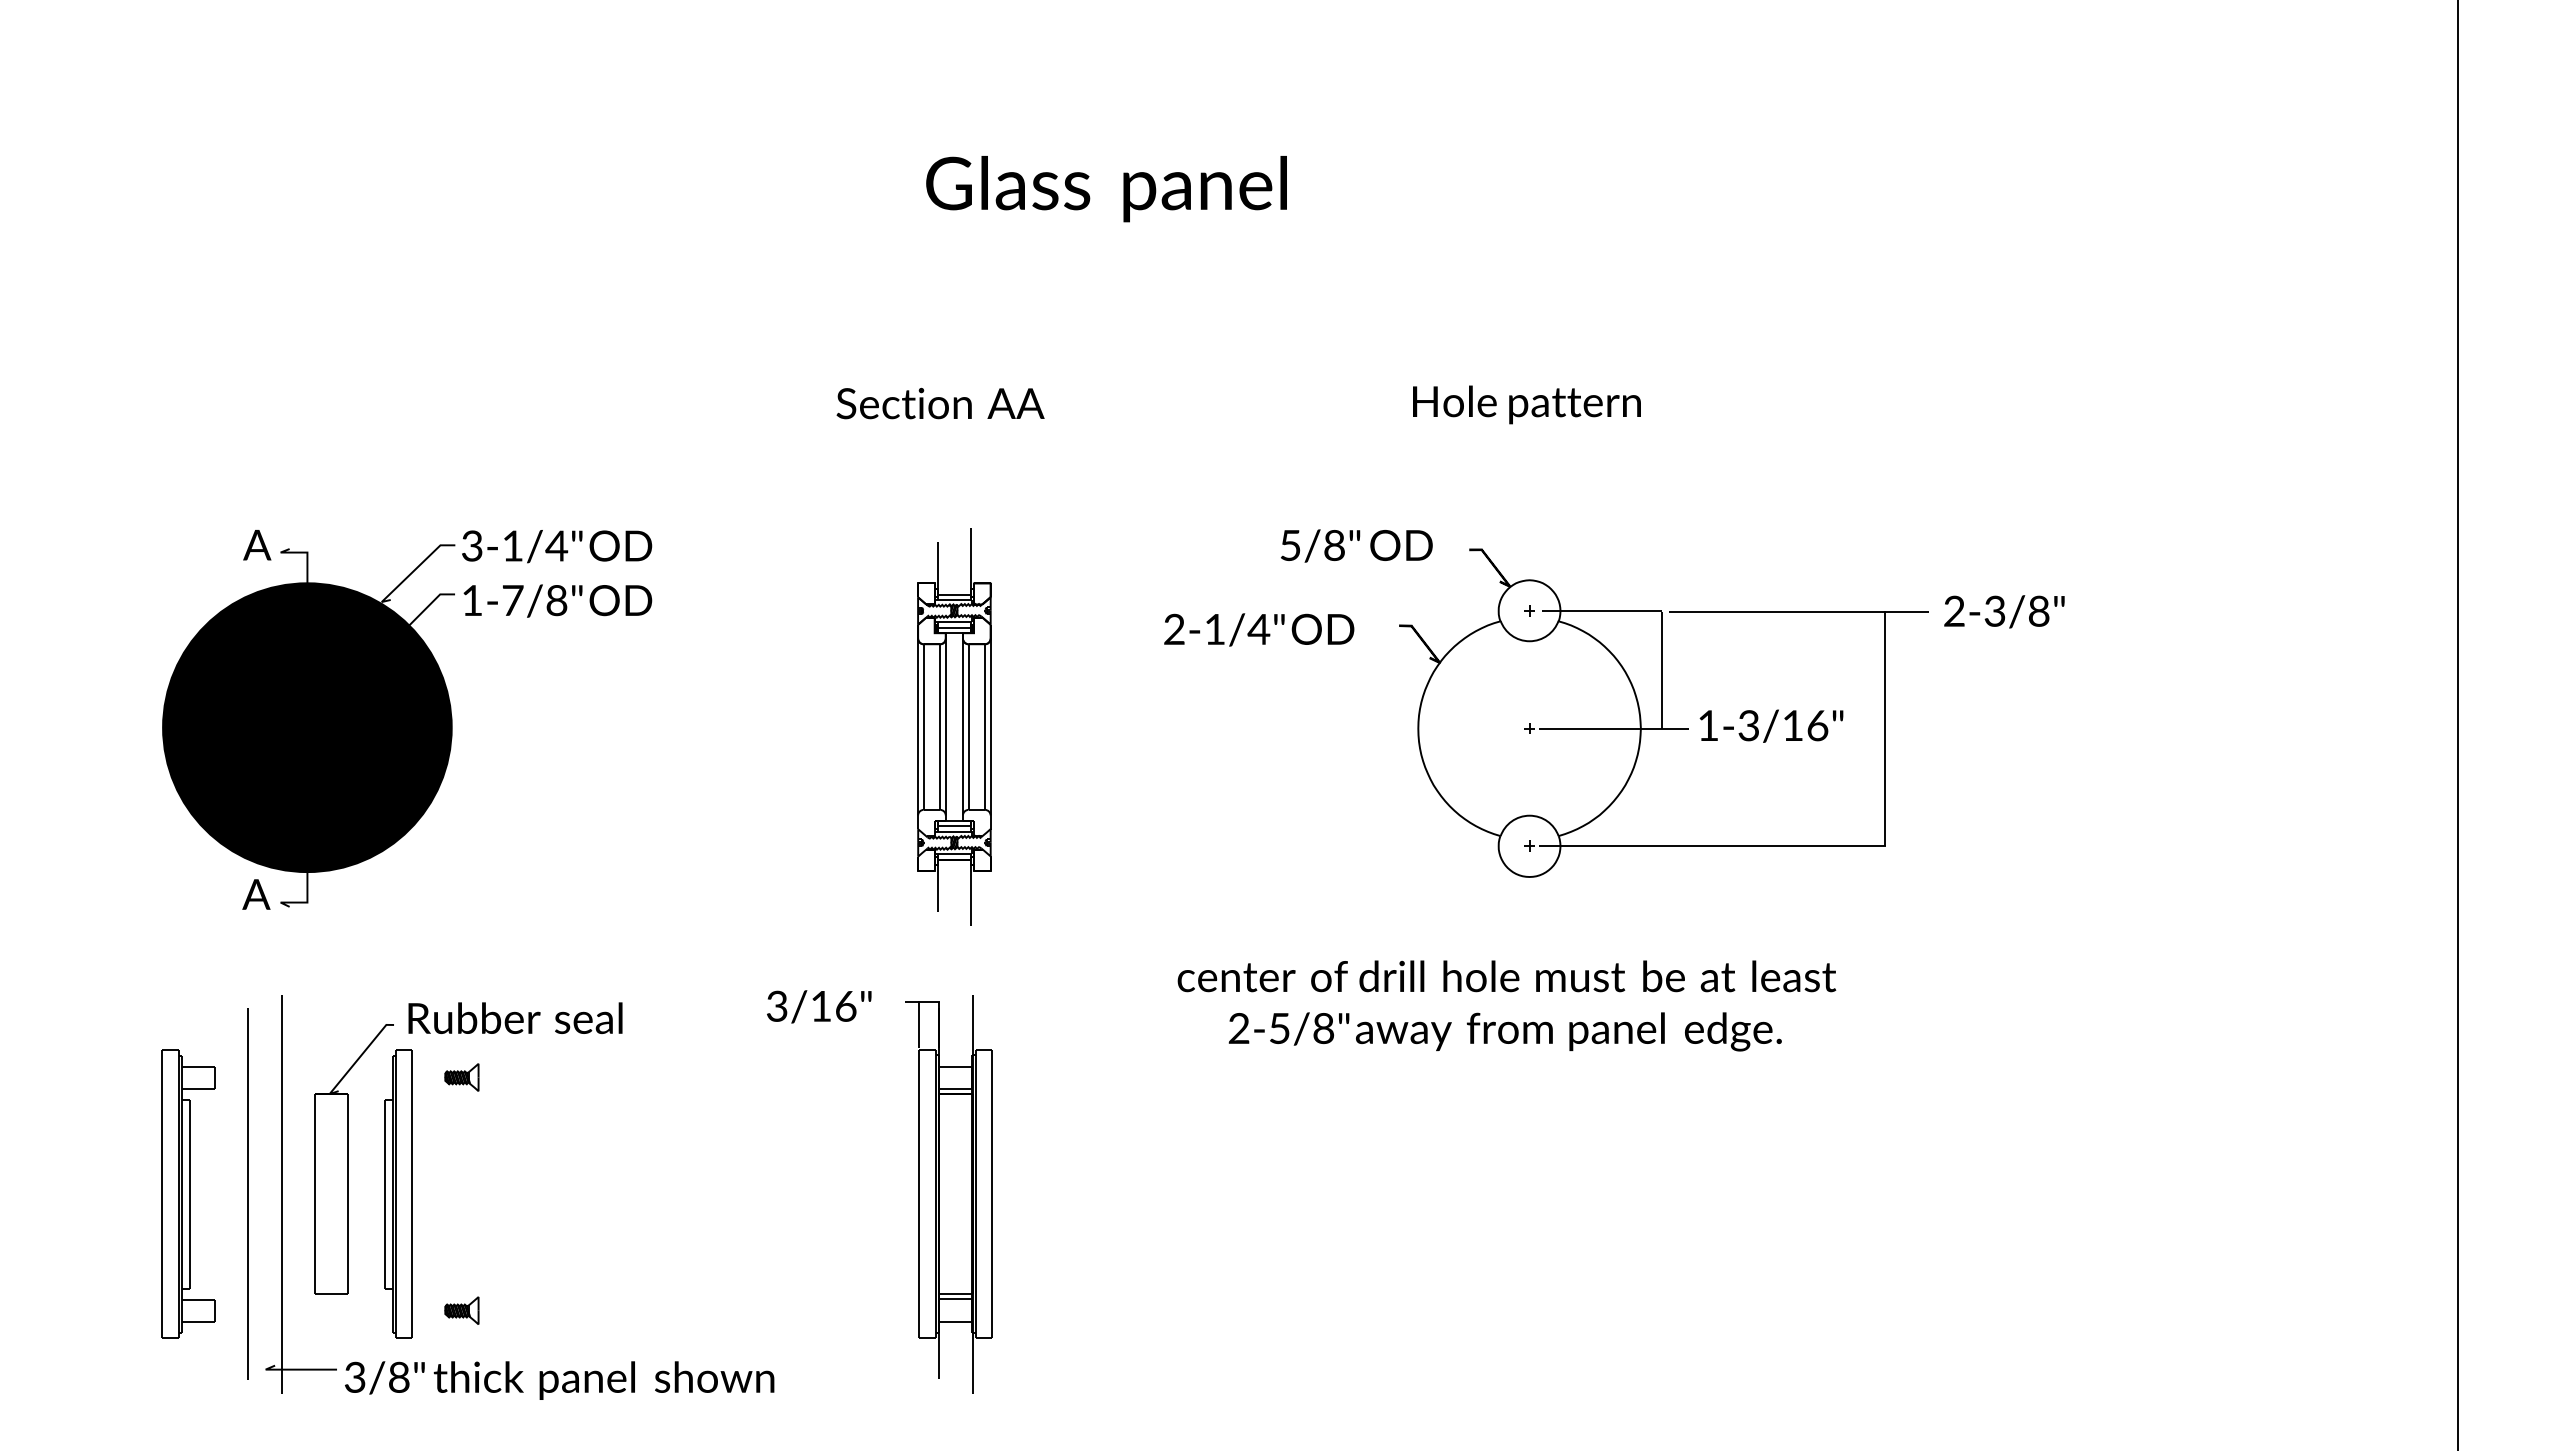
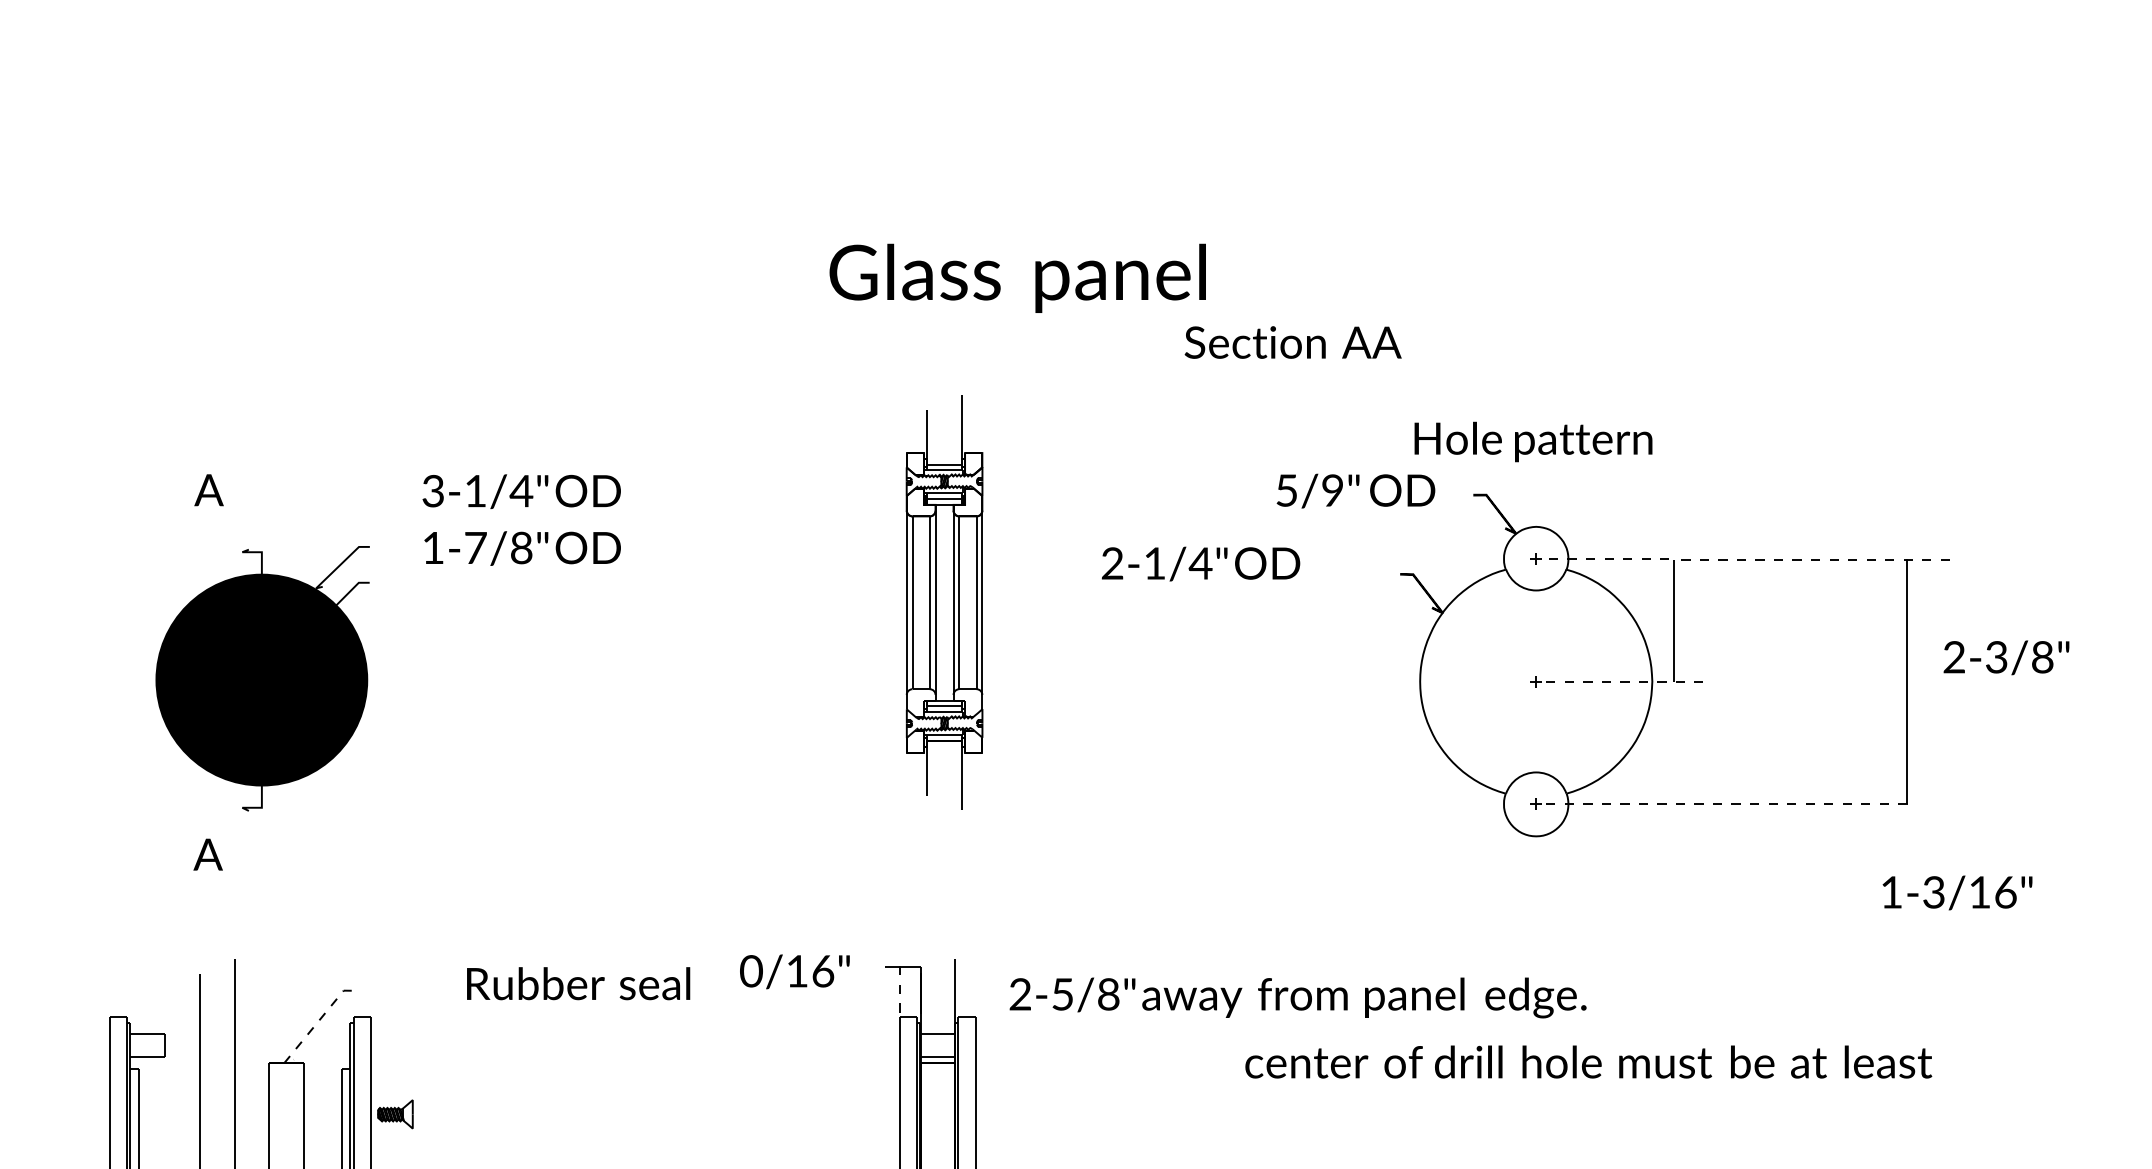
text: (1106, 189) -> (1017, 278), moved
text: (940, 403) -> (1293, 342), moved
text: (1526, 404) -> (1533, 441), moved
text: (1334, 546) -> (1332, 491), 5/8" -> 5/9"
line: (1602, 611) -> (1612, 559), solid -> dashed
line: (1798, 611) -> (1816, 559), solid -> dashed
text: (2004, 611) -> (2006, 657), moved
text: (1259, 629) -> (1201, 563), moved
part: (308, 725) -> (262, 678), size x0.7
text: (1771, 725) -> (1957, 892), moved
part: (954, 726) -> (944, 602), moved
line: (1614, 728) -> (1624, 681), solid -> dashed
line: (1712, 846) -> (1727, 804), solid -> dashed
text: (1506, 976) -> (1588, 1062), moved
text: (777, 1006) -> (751, 971), 3/16" -> 0/16"
text: (515, 1017) -> (578, 982), moved
line: (919, 1025) -> (899, 991), solid -> dashed
text: (1504, 1031) -> (1297, 997), moved
line: (357, 1060) -> (313, 1027), solid -> dashed
part: (461, 1077) -> (394, 1114), moved

